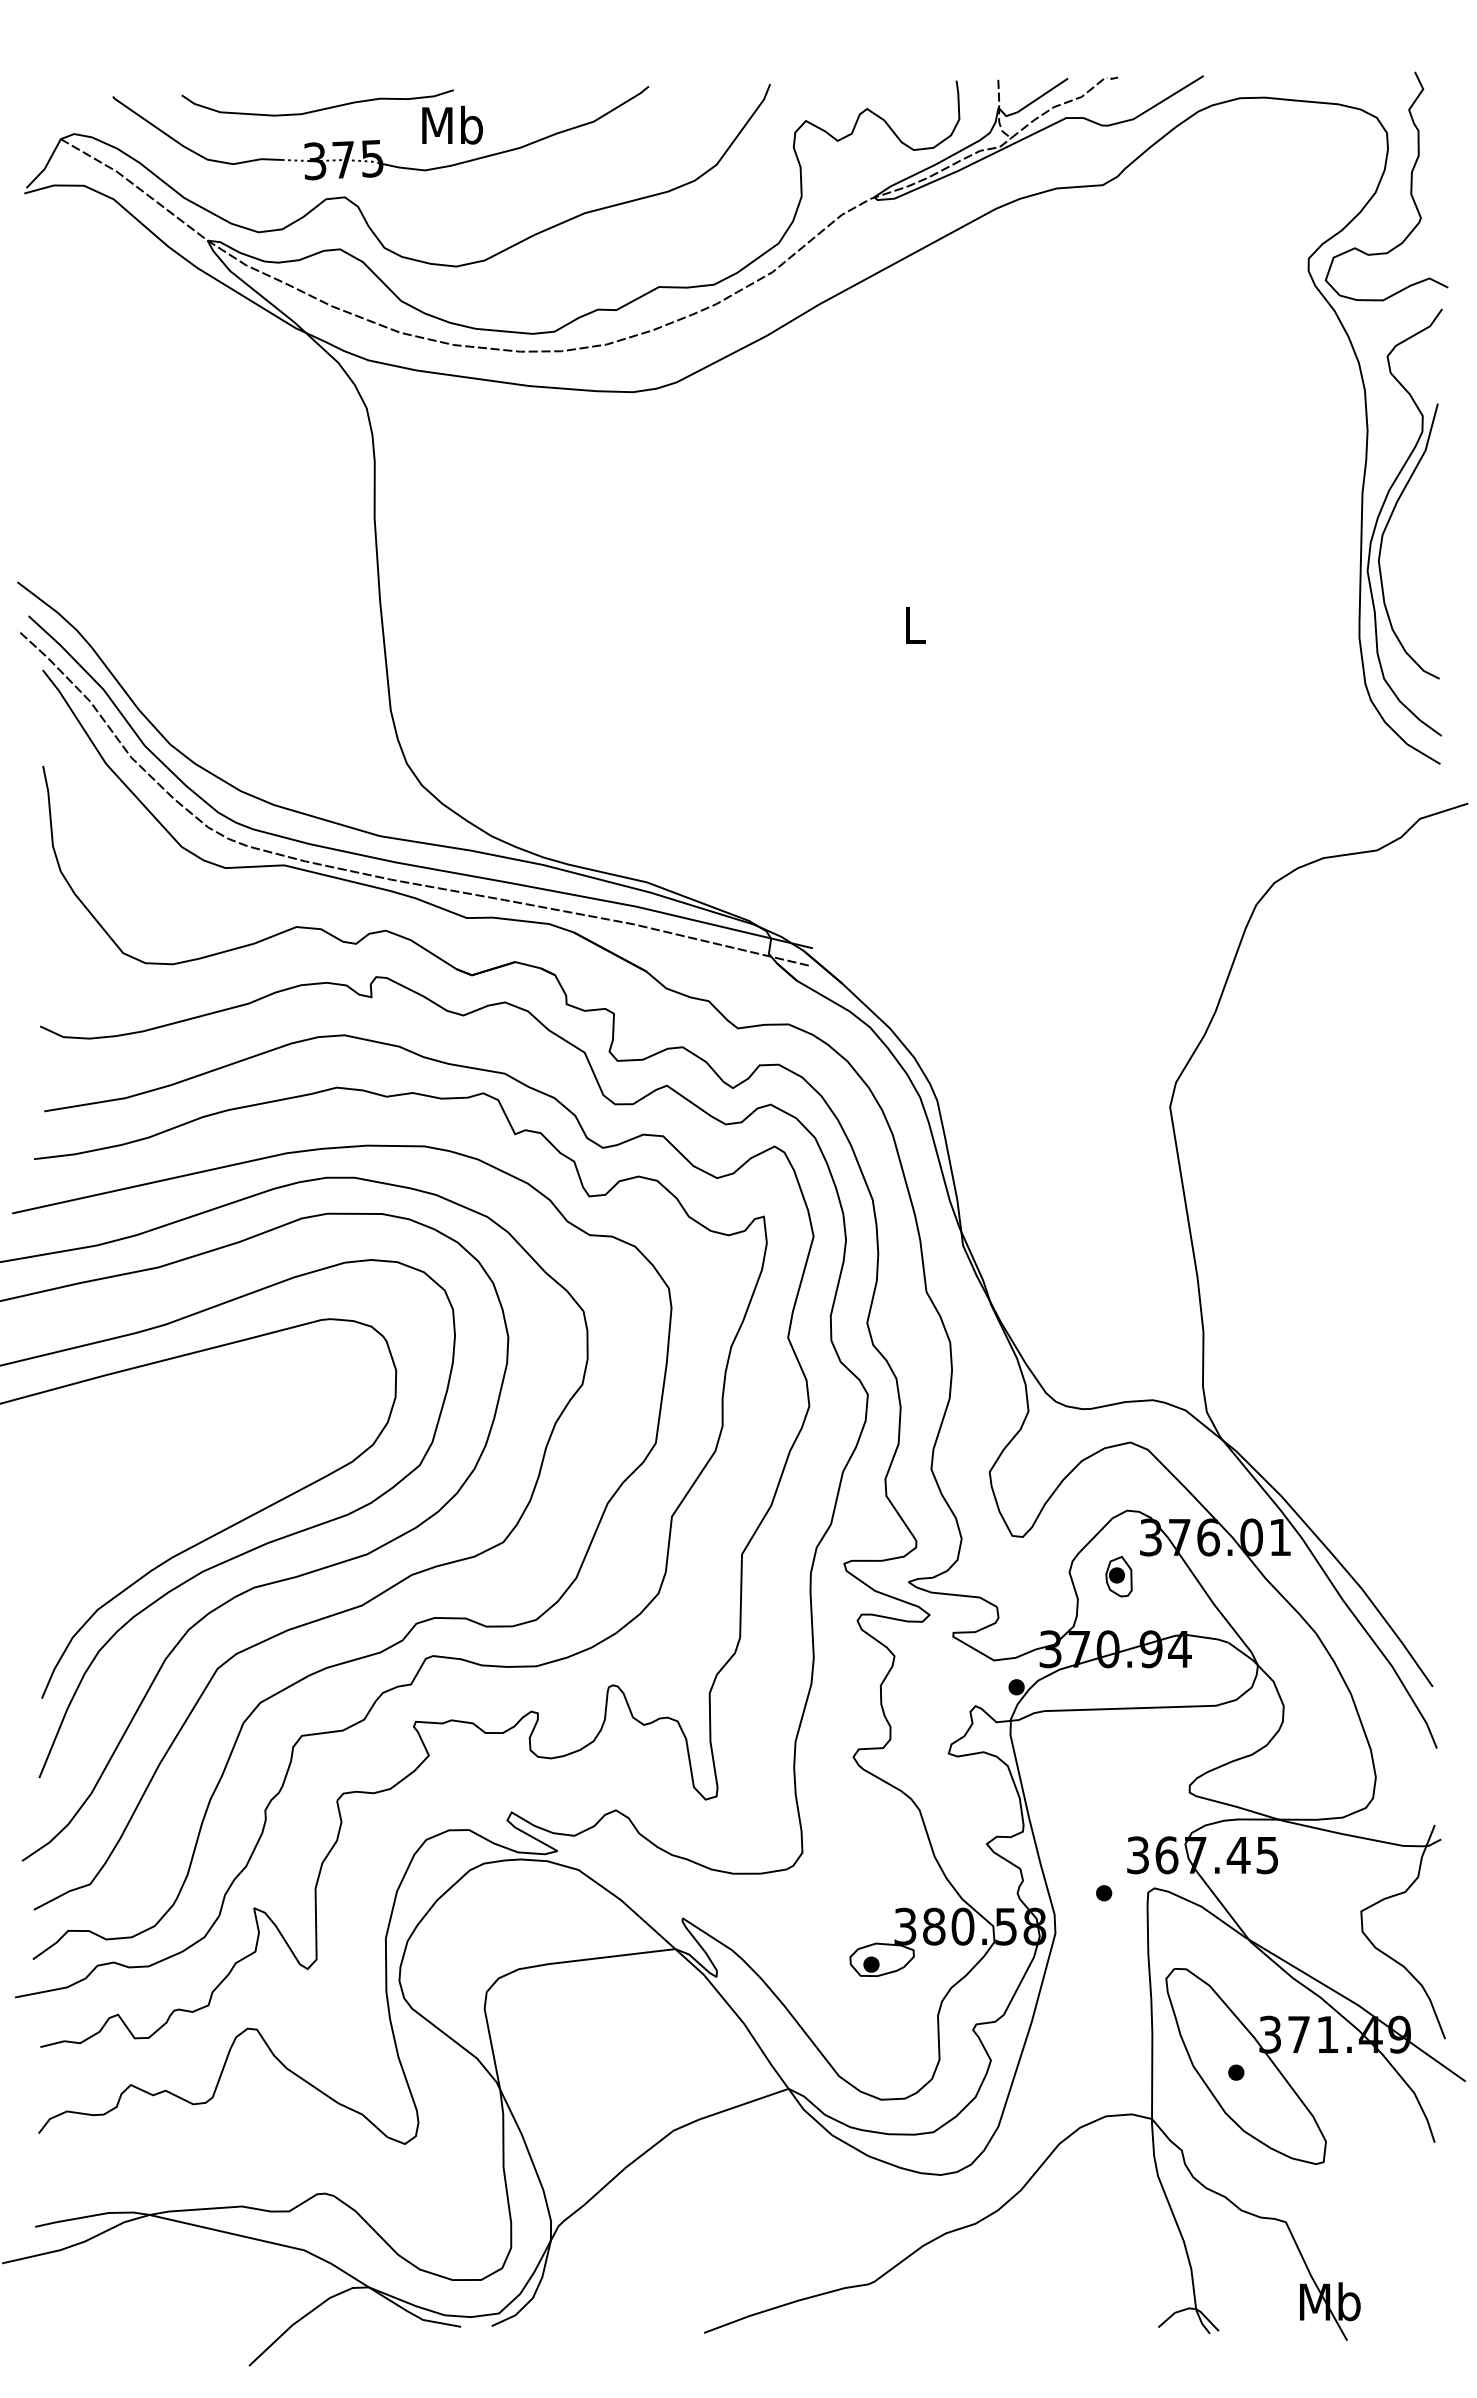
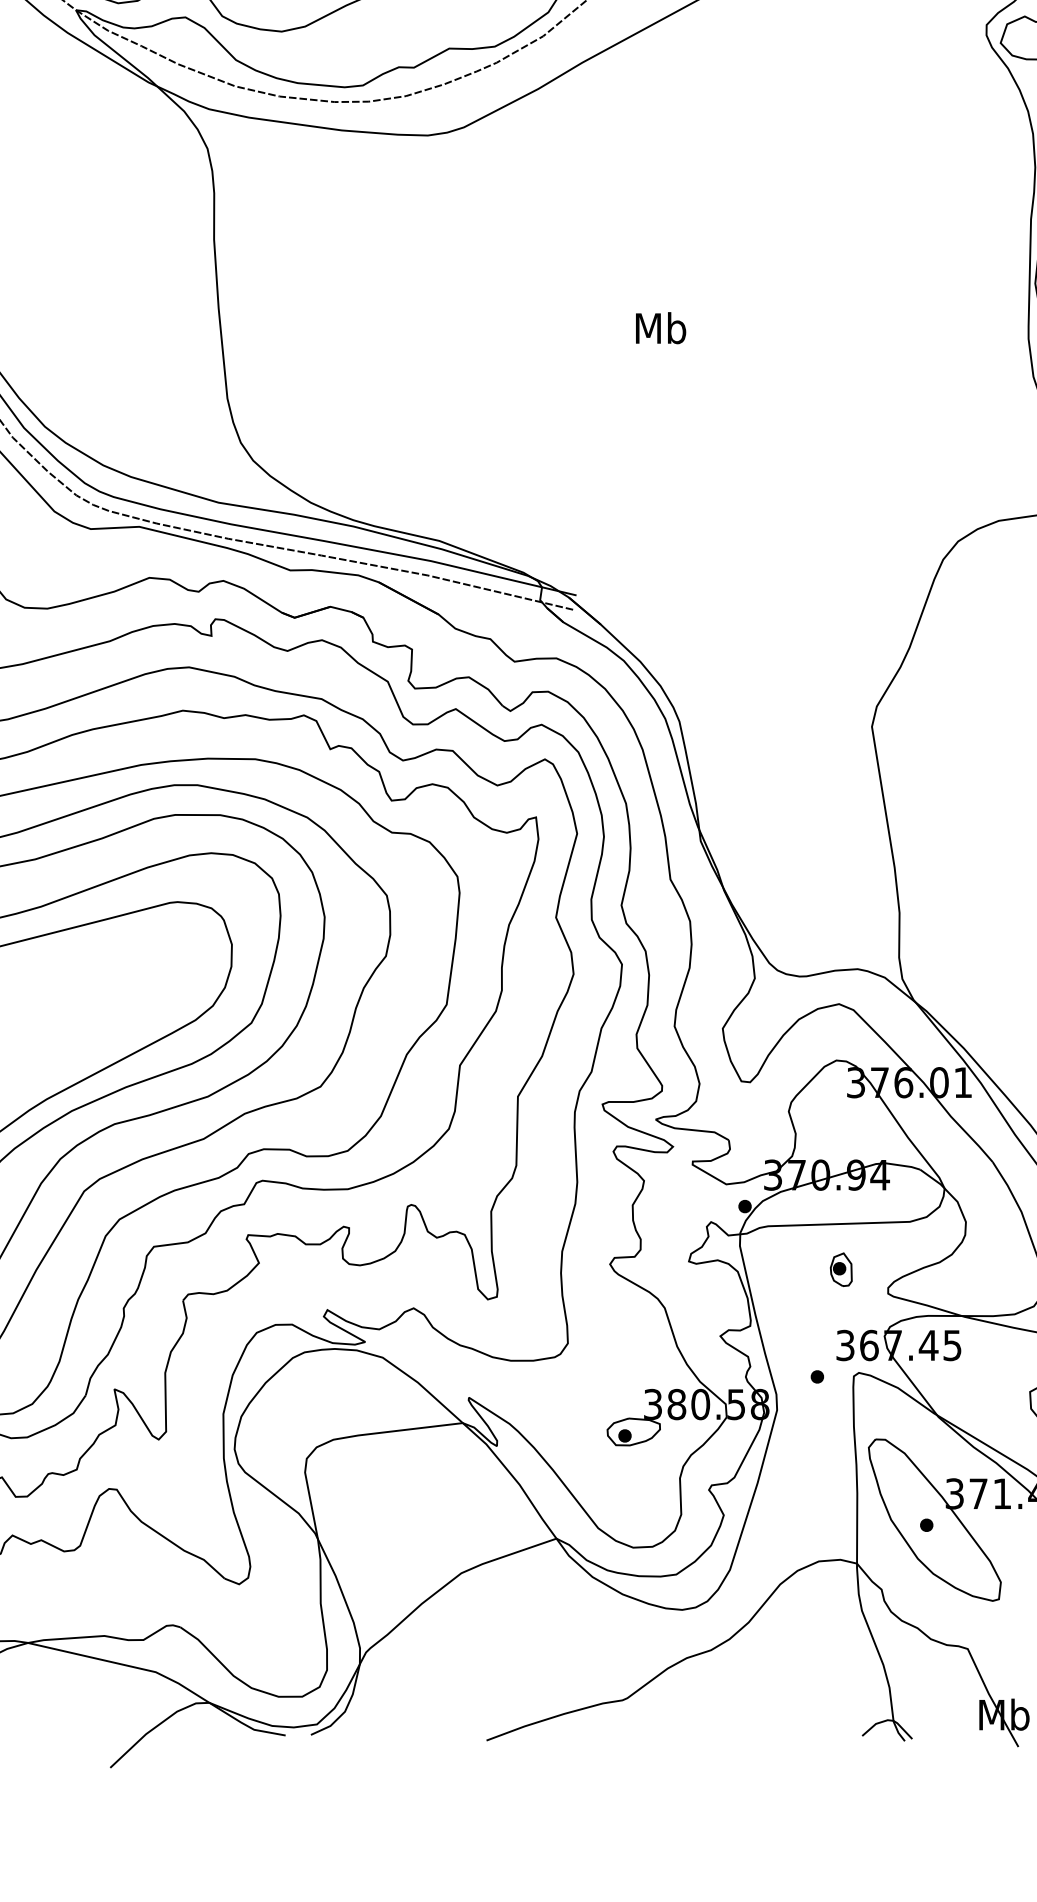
text: (914, 624) -> (660, 327), L -> Mb
part: (1118, 1576) -> (840, 1269), moved

